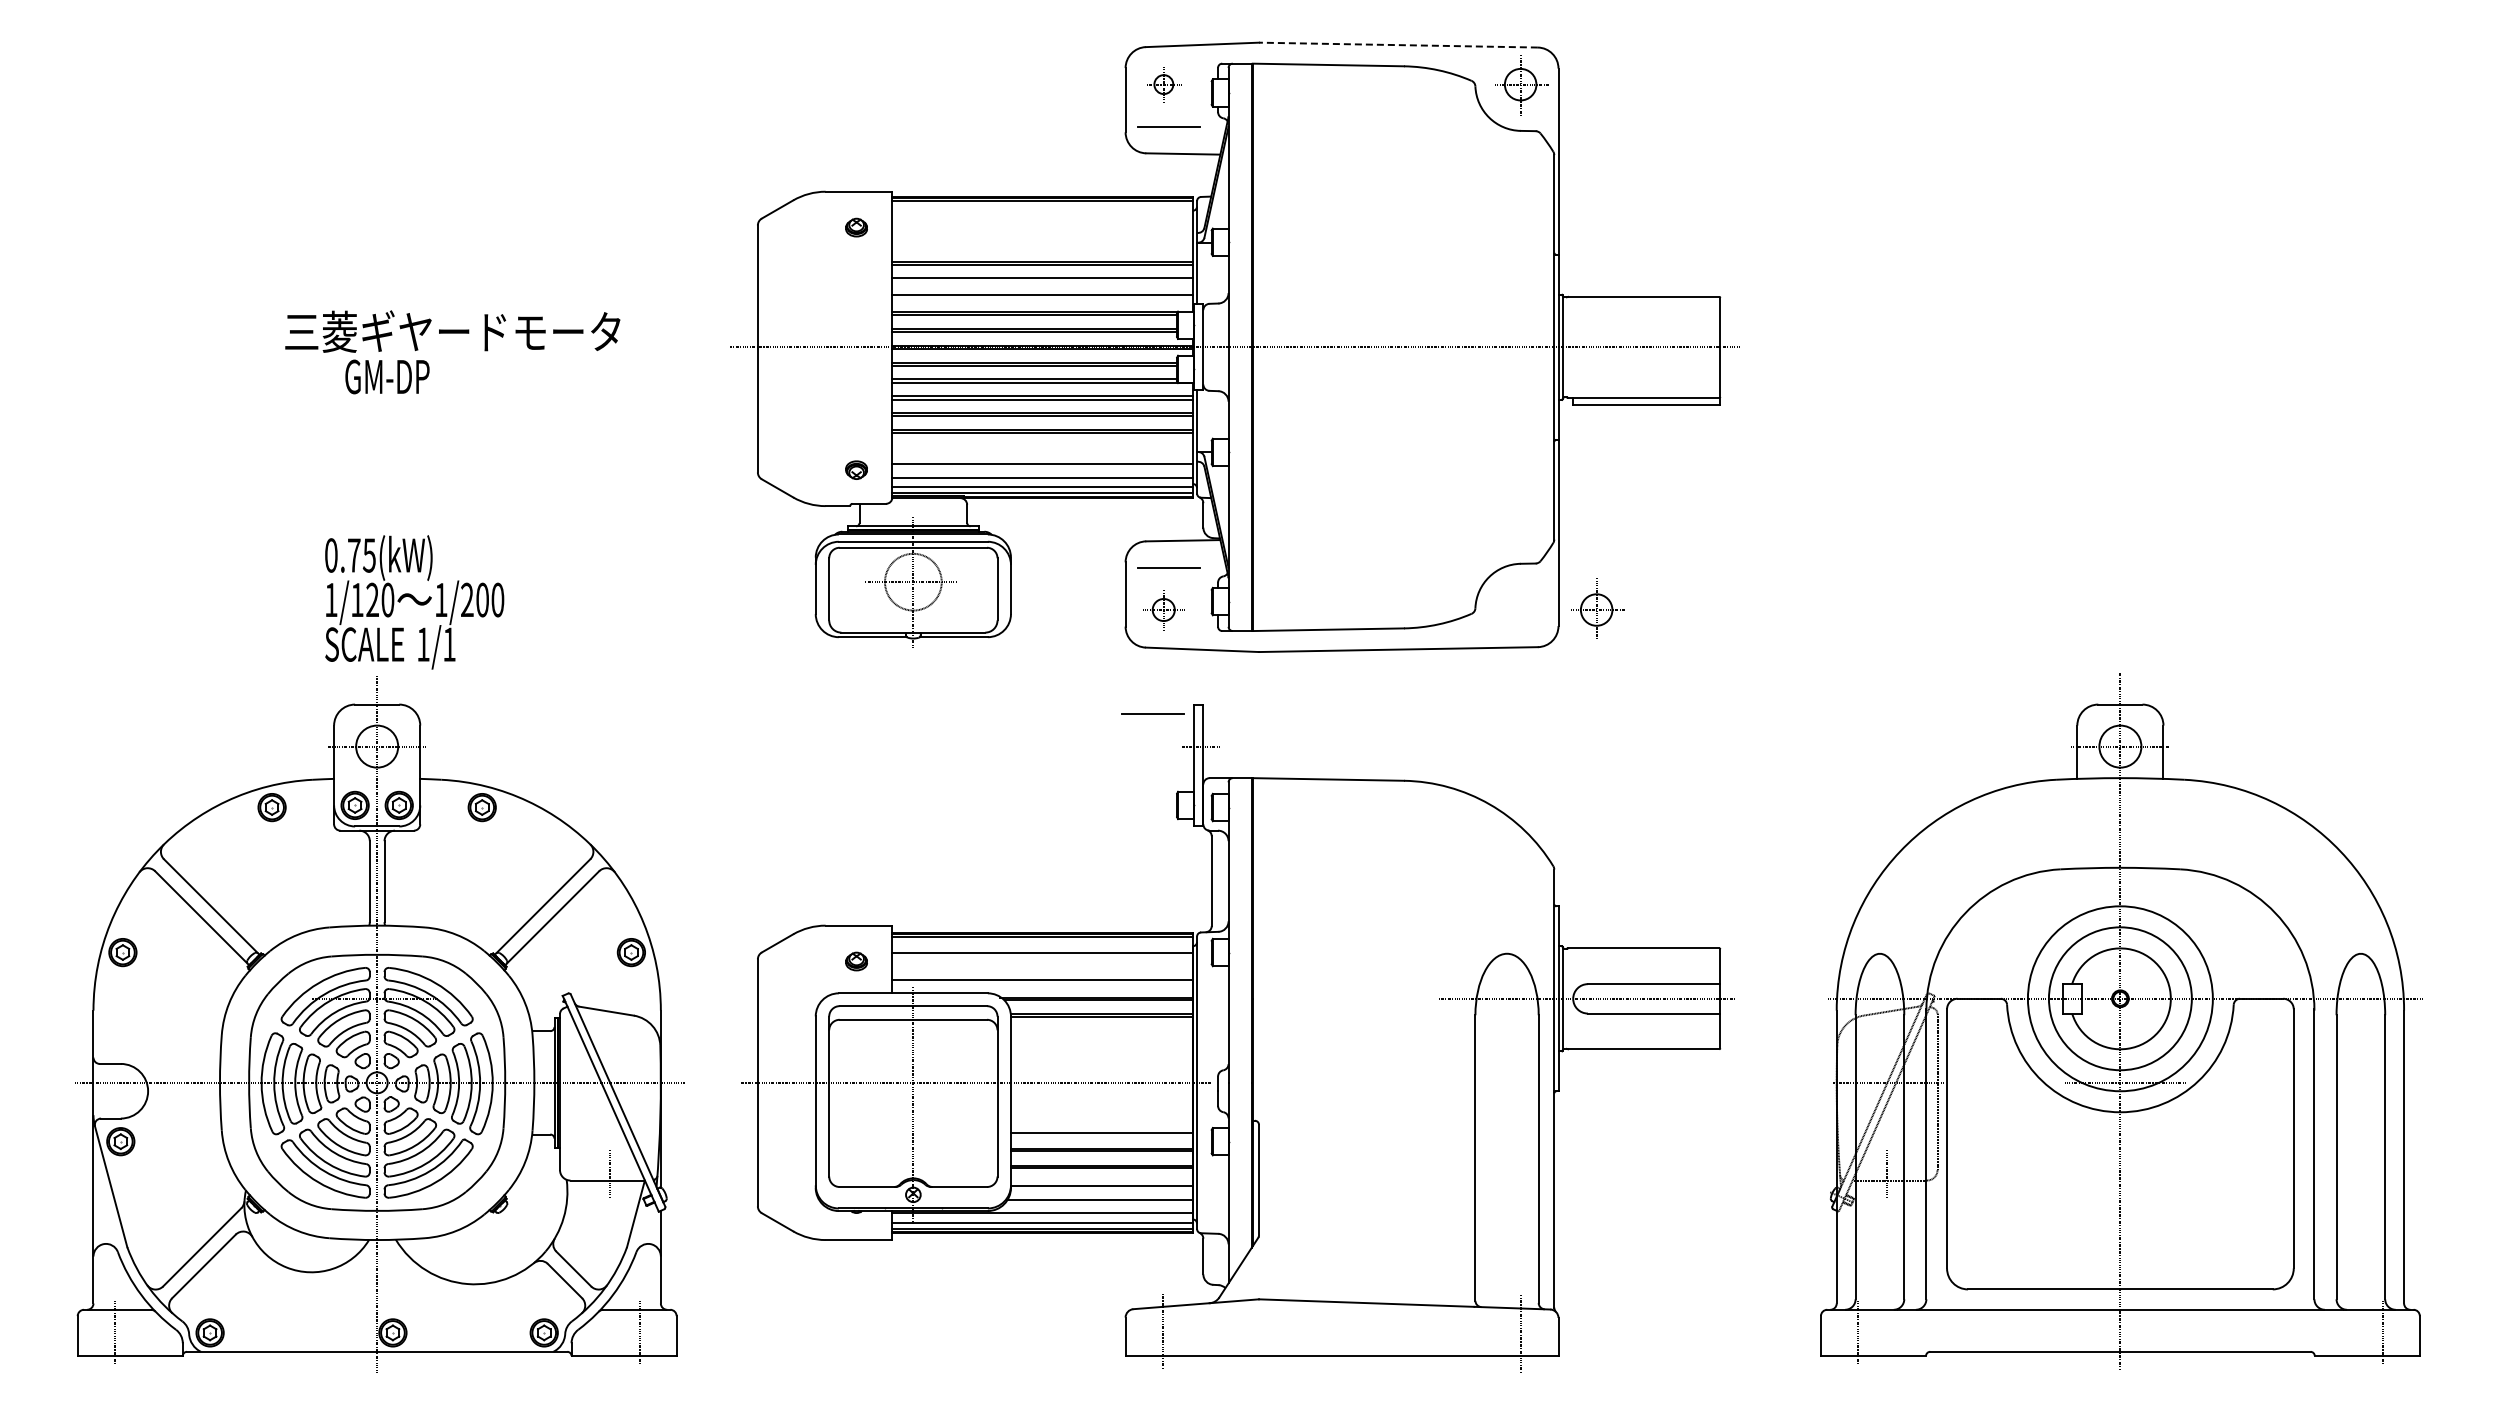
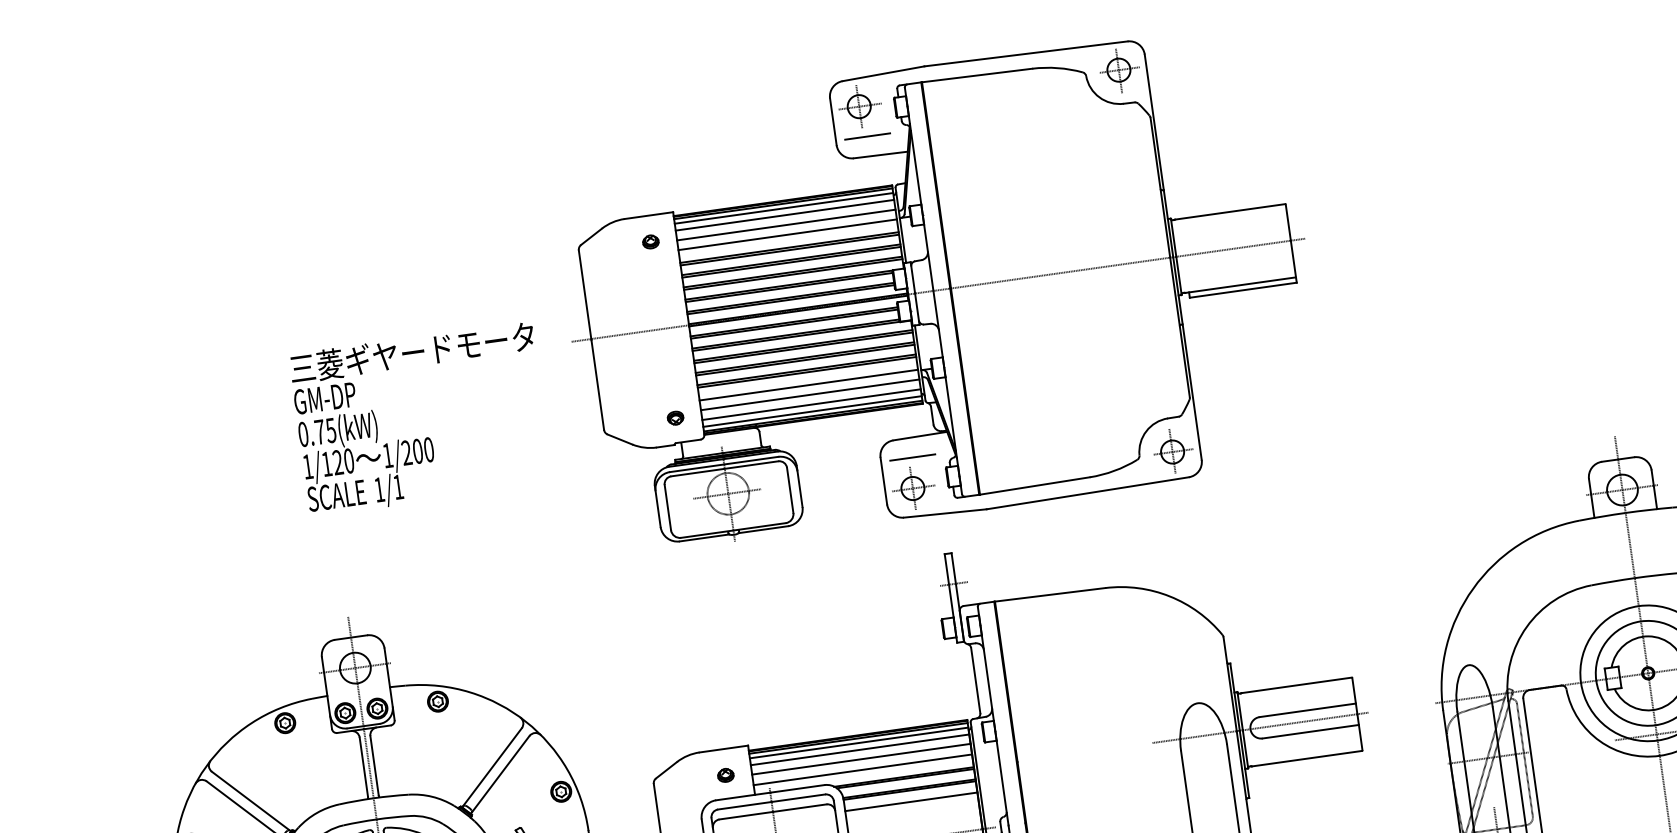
line: (1397, 45) -> (1025, 54), dashed -> solid
part: (1164, 84) -> (860, 106), size x1.67
line: (1042, 207) -> (783, 208), added
line: (1042, 217) -> (784, 215), added
line: (1042, 230) -> (786, 225), added
line: (1042, 243) -> (787, 234), added
line: (1042, 281) -> (791, 262), added
line: (1042, 298) -> (793, 274), added
text: (452, 331) -> (412, 352), moved
line: (1042, 450) -> (808, 384), added
text: (414, 602) -> (368, 460), moved
part: (1597, 608) -> (1173, 450), moved
part: (1164, 609) -> (913, 488), size x1.43
line: (1152, 713) -> (915, 564), removed
line: (1042, 943) -> (859, 743), added
line: (1042, 965) -> (861, 759), added
line: (1101, 1032) -> (911, 801), added

